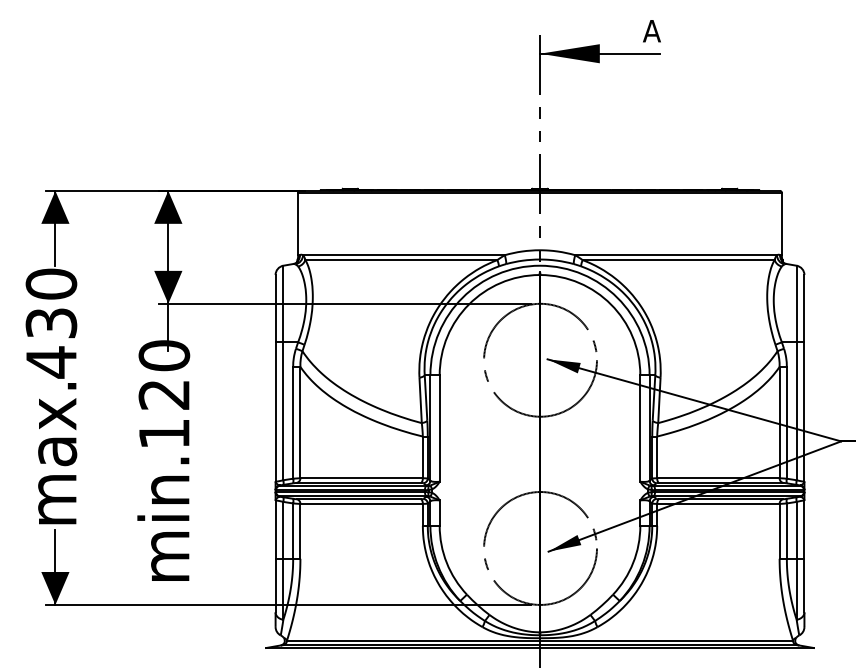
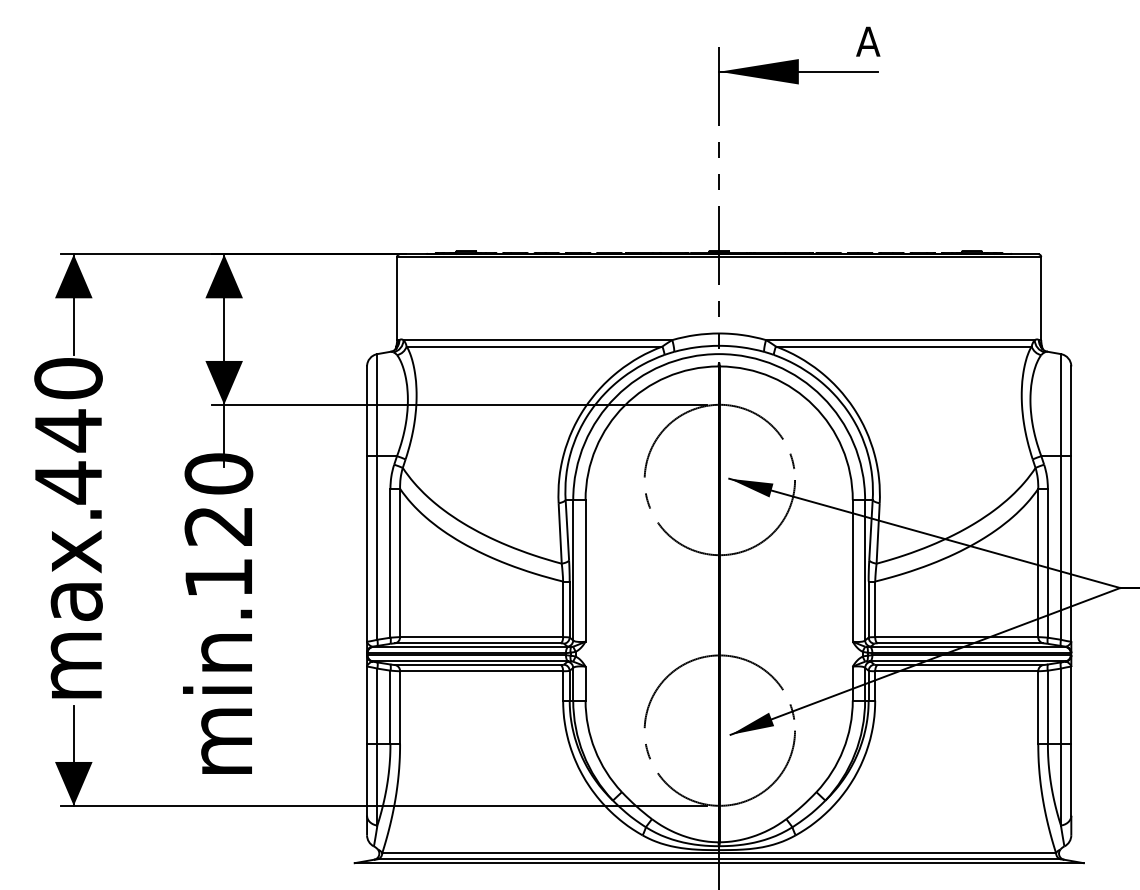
text: (51, 323) -> (68, 430), 430 -> 440

